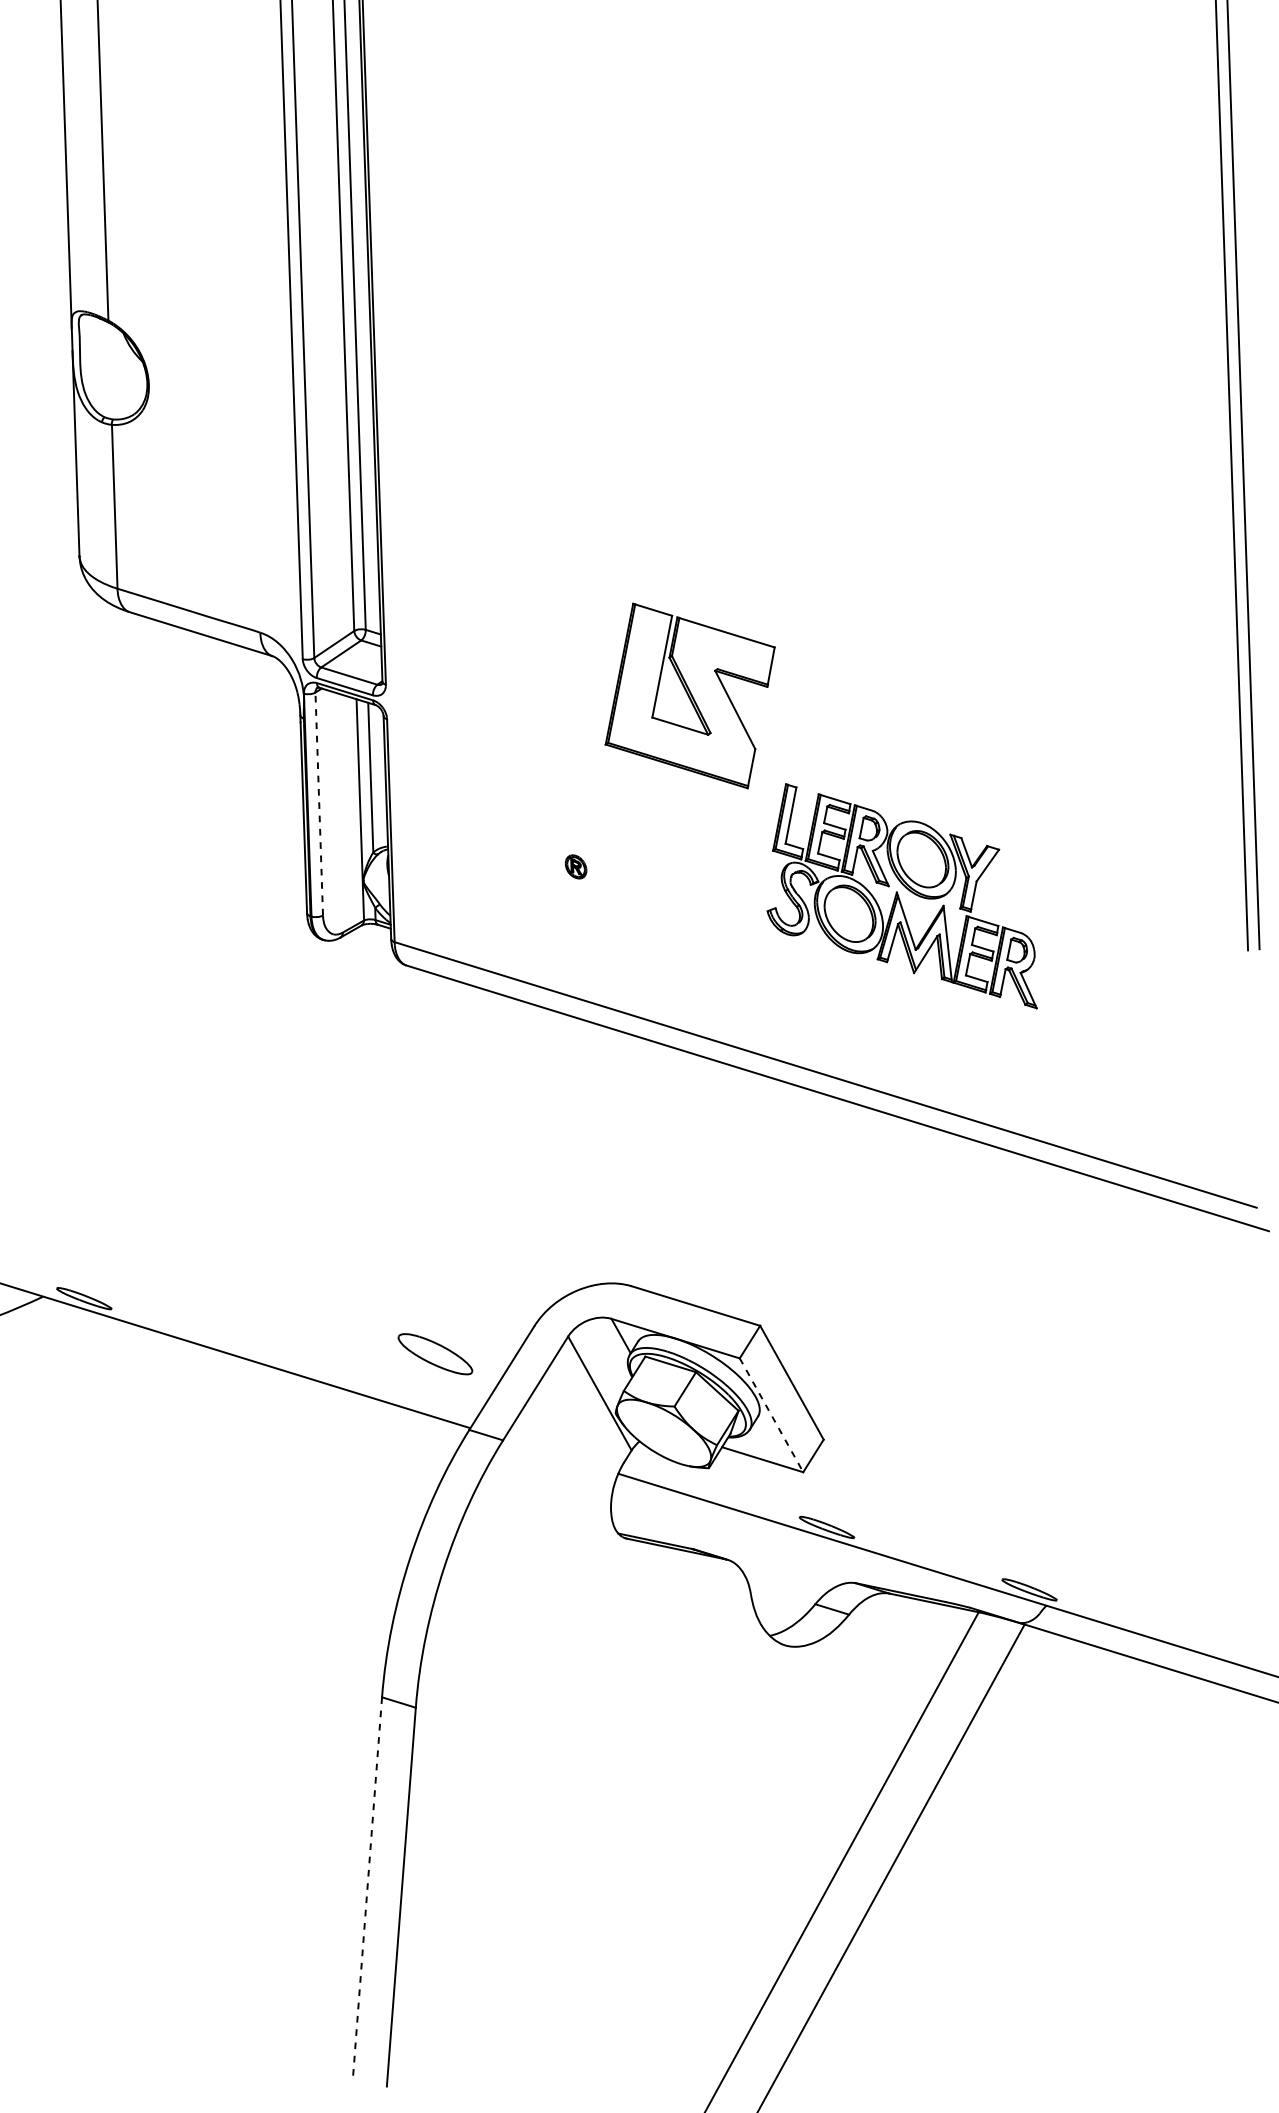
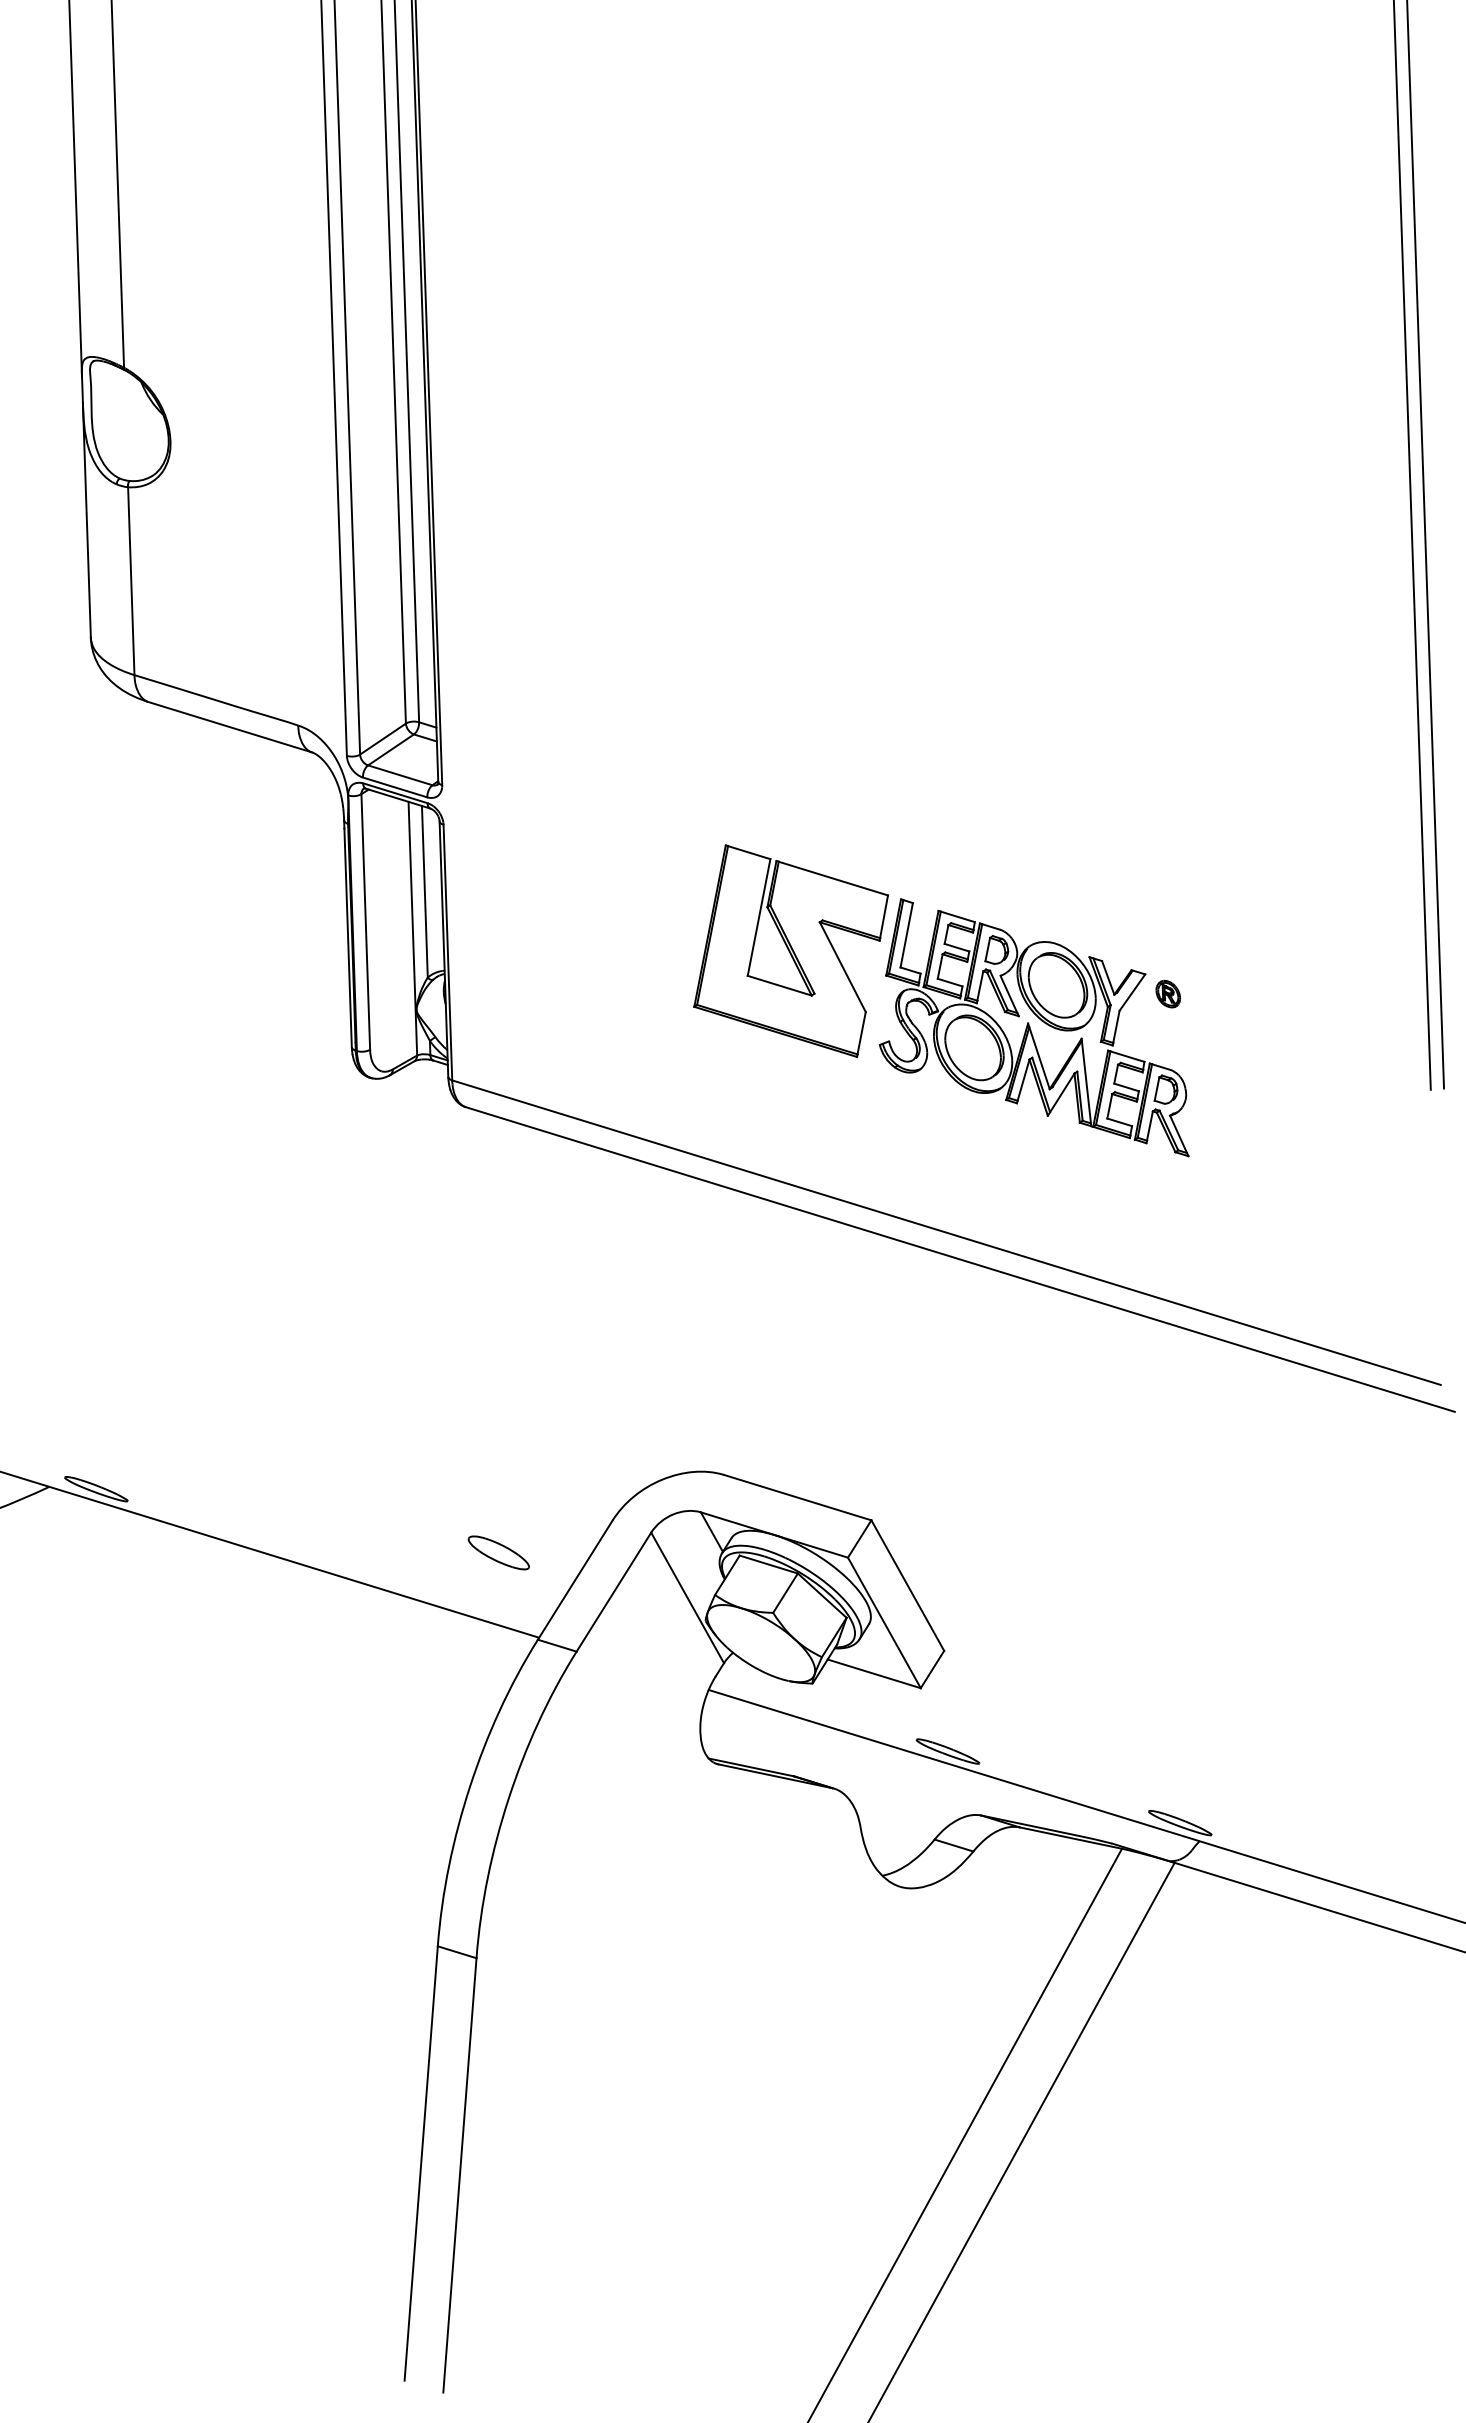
part: (689, 695) -> (790, 950), moved
line: (319, 803) -> (365, 921), dashed -> solid
part: (575, 866) -> (1167, 993), moved
part: (434, 1353) -> (498, 1552), size x0.71
line: (771, 1414) -> (884, 1622), dashed -> solid
line: (367, 1886) -> (421, 2163), dashed -> solid

